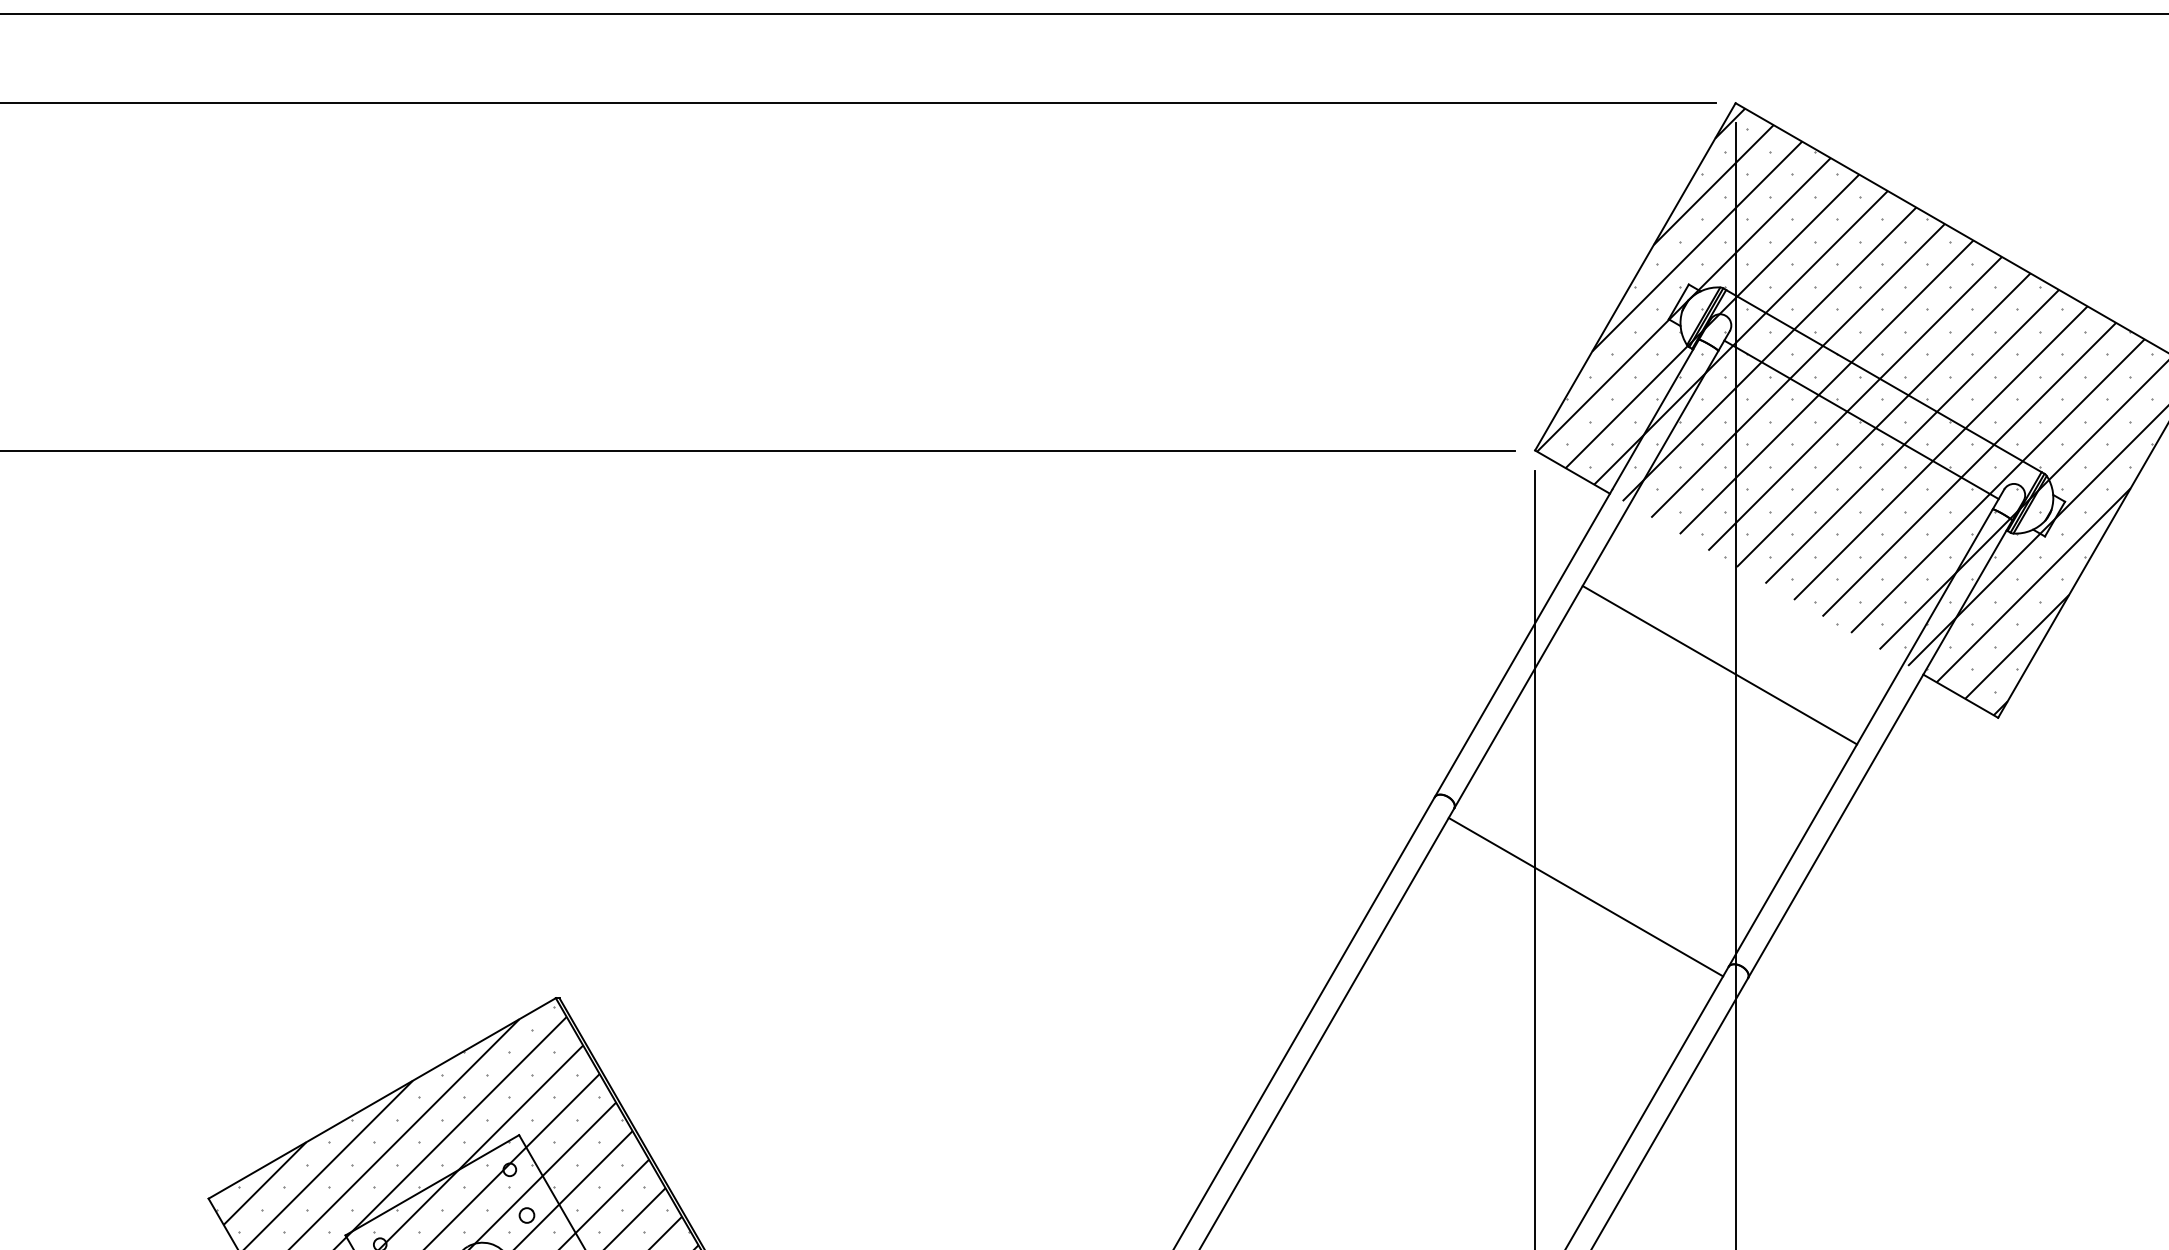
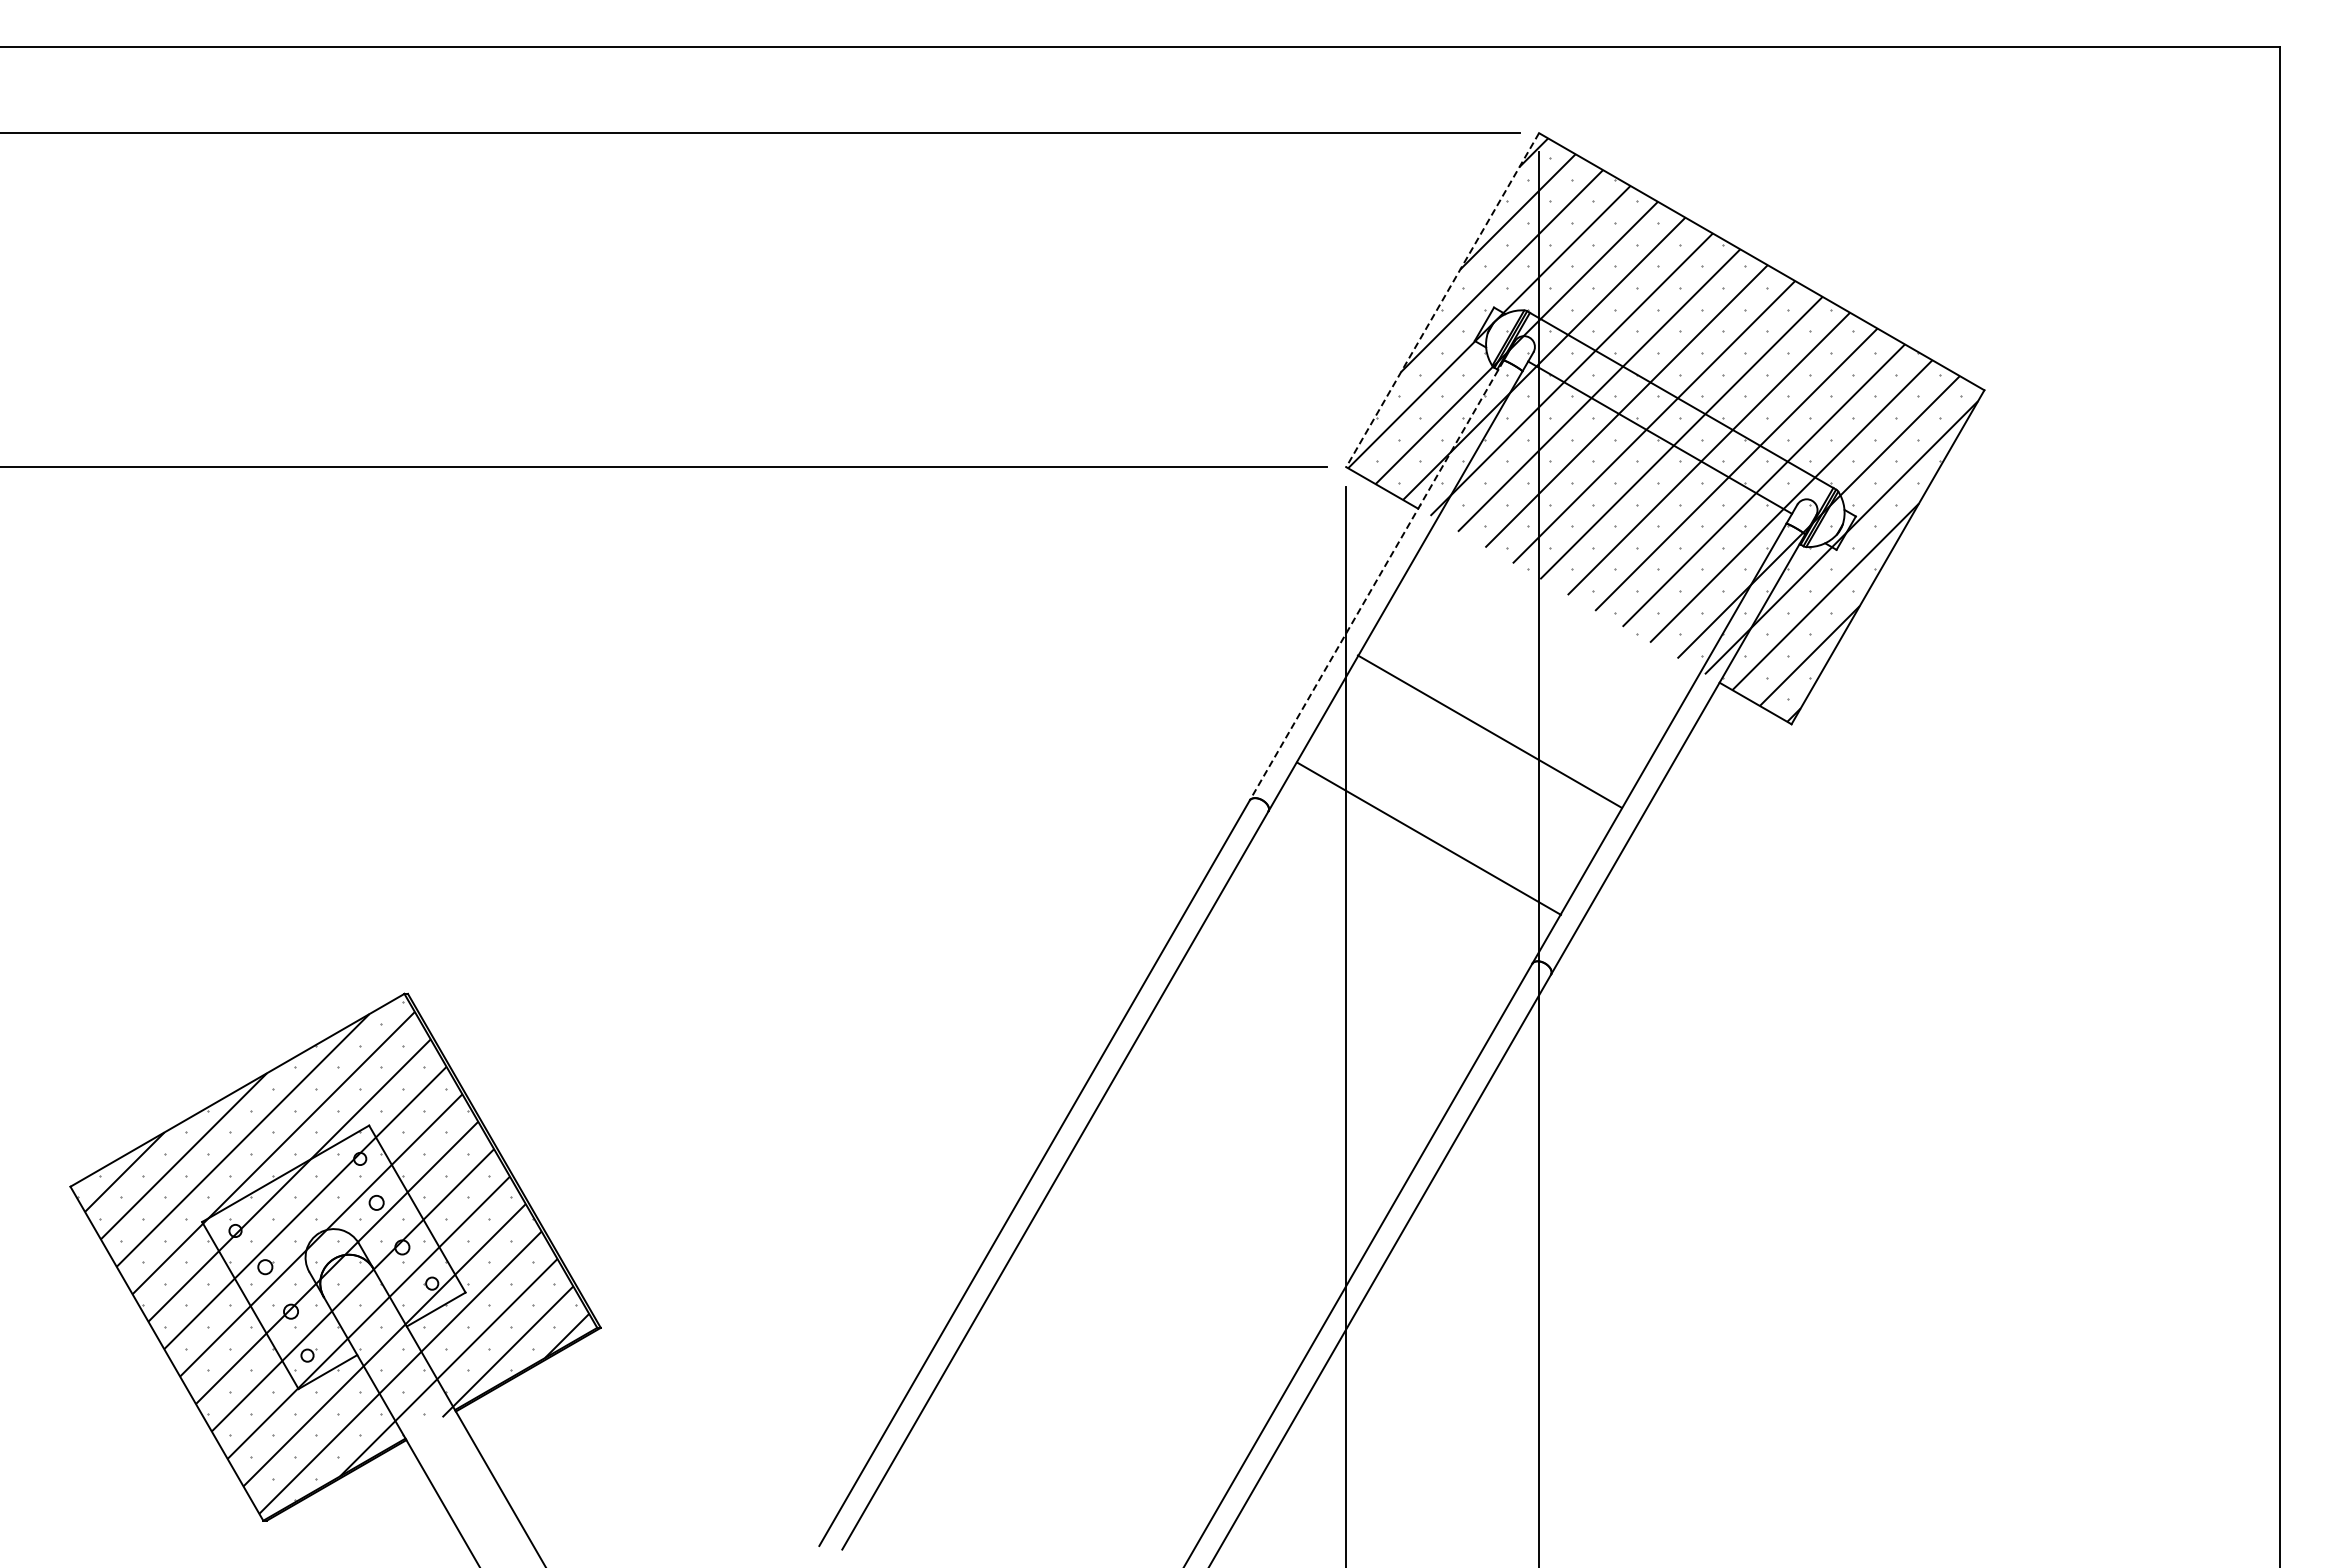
line: (1635, 277) -> (1442, 300), solid -> dashed
line: (1566, 569) -> (1376, 581), solid -> dashed
line: (1719, 665) -> (1489, 731), moved
line: (1586, 896) -> (1429, 838), moved

